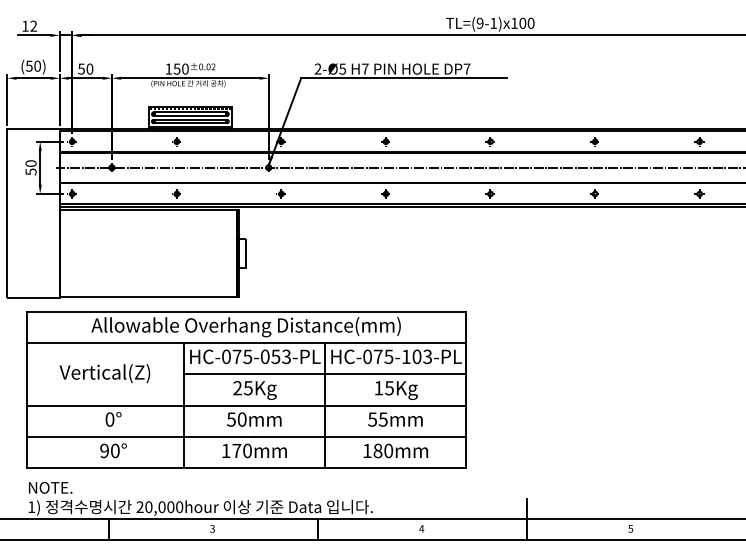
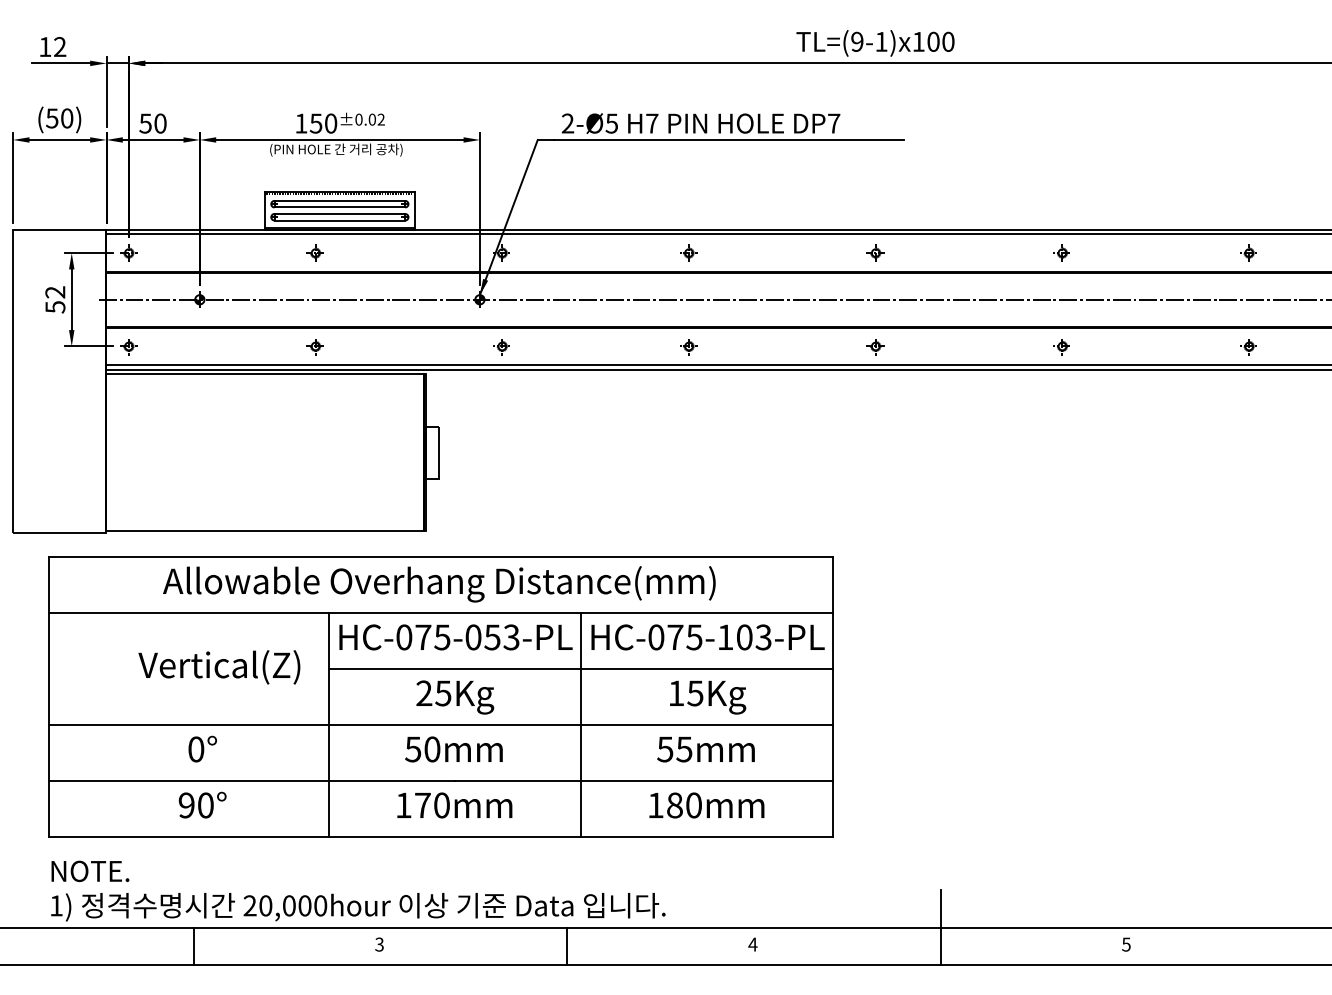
text: (30, 163) -> (54, 292), 50 -> 52
text: (104, 373) -> (218, 667), moved

